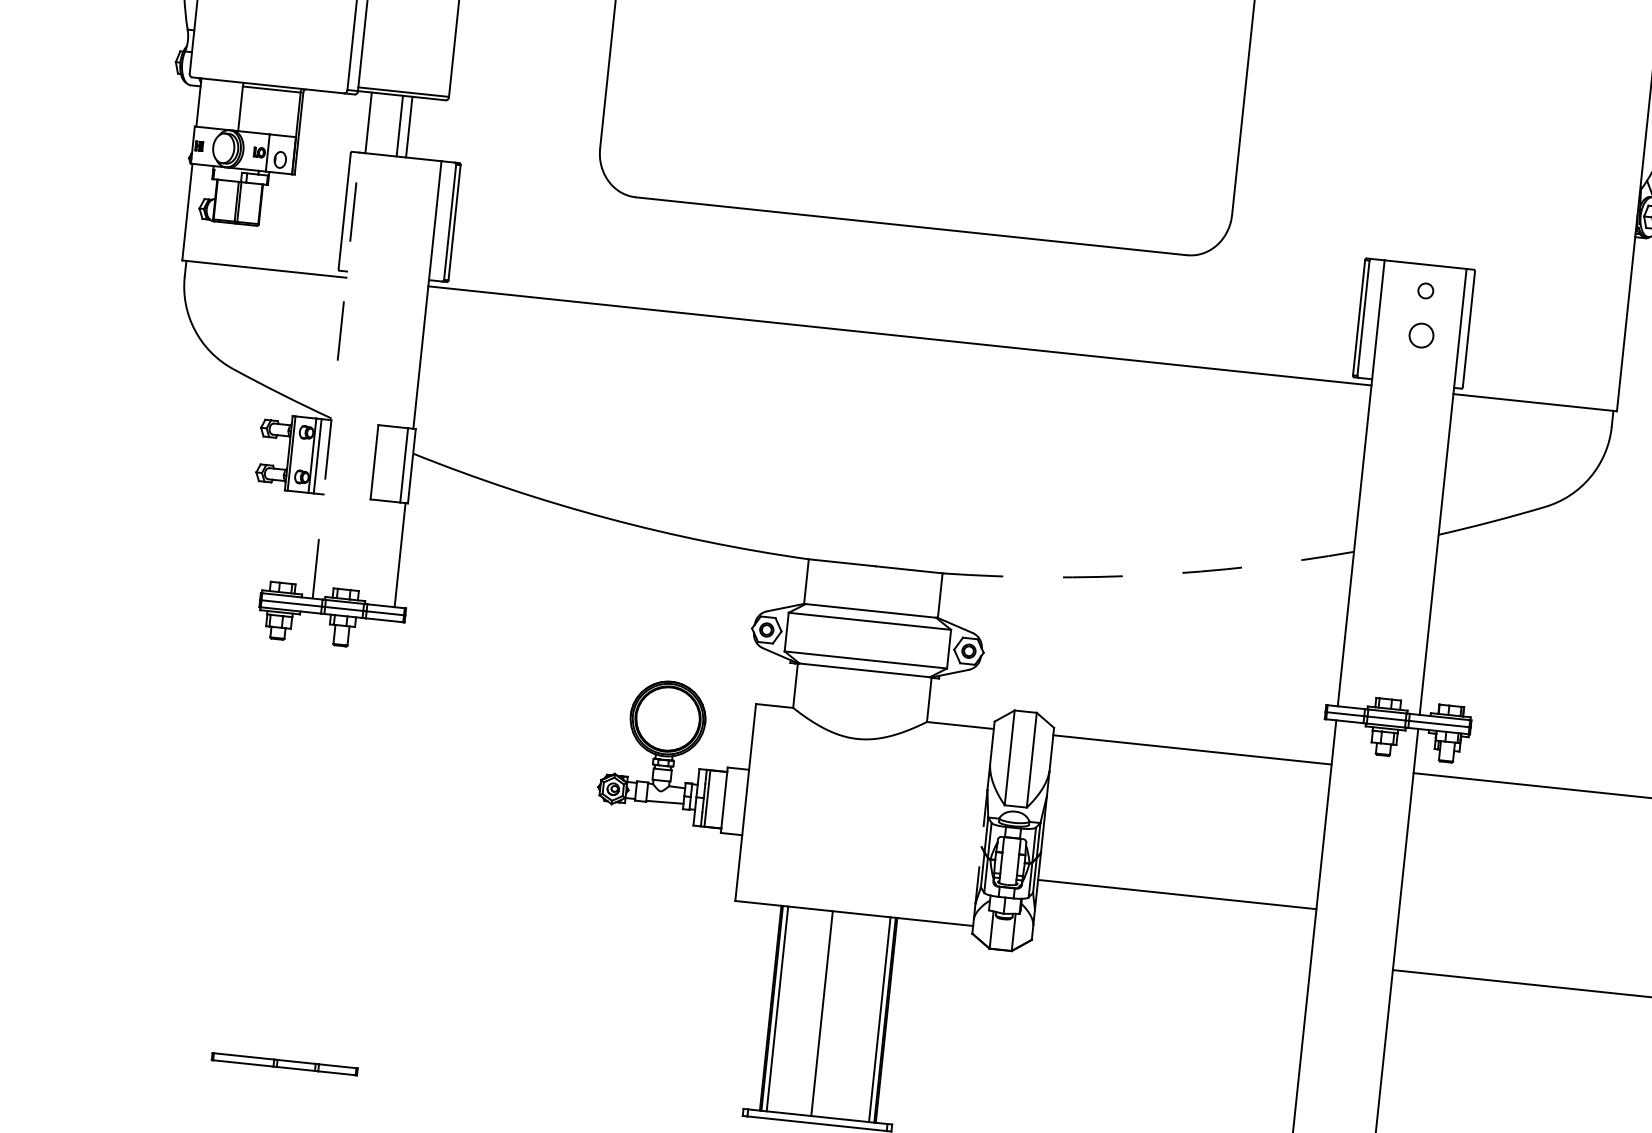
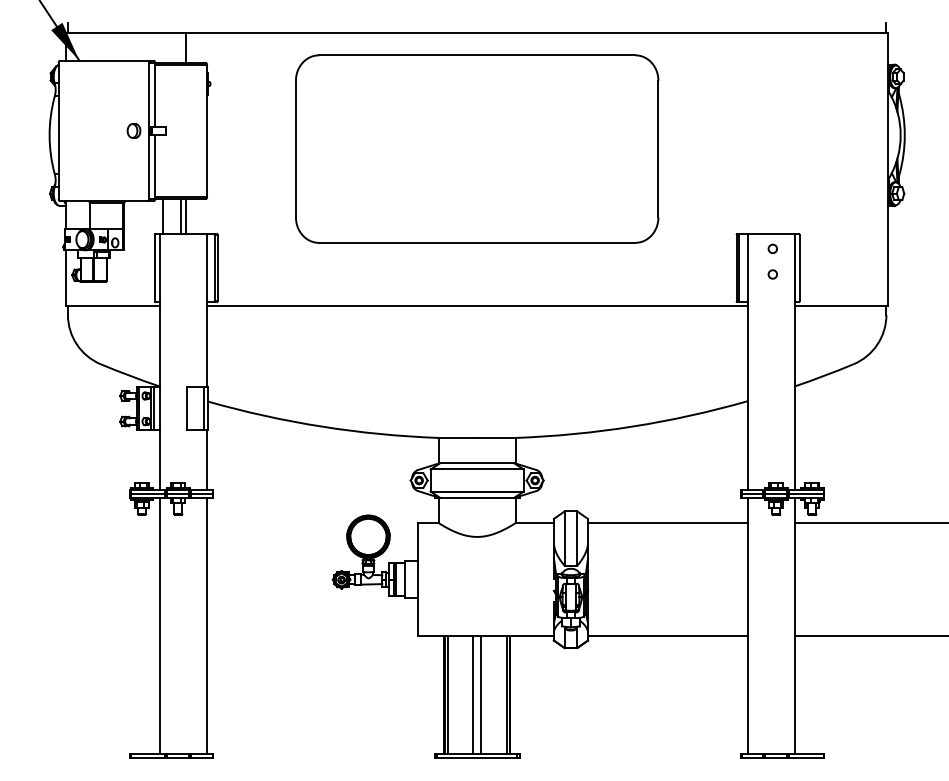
circle: (1420, 335) -> (772, 274), size x0.62
line: (335, 374) -> (159, 361), dashed -> solid
arc: (1148, 574) -> (632, 426), dashed -> solid
line: (287, 835) -> (159, 625), added
line: (369, 843) -> (206, 625), added
line: (1176, 895) -> (667, 636), moved
line: (834, 1014) -> (480, 694), added

